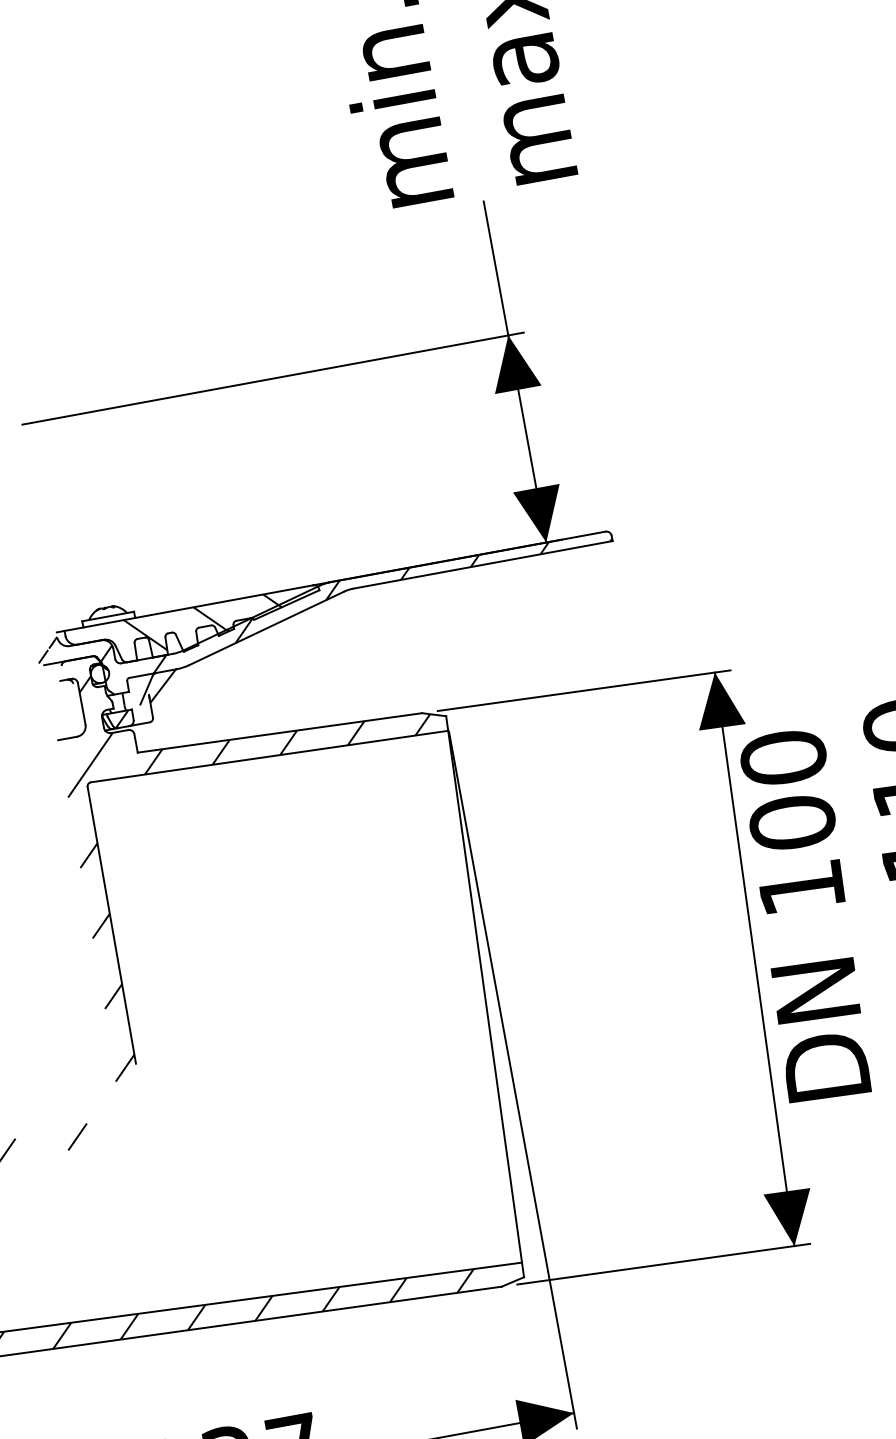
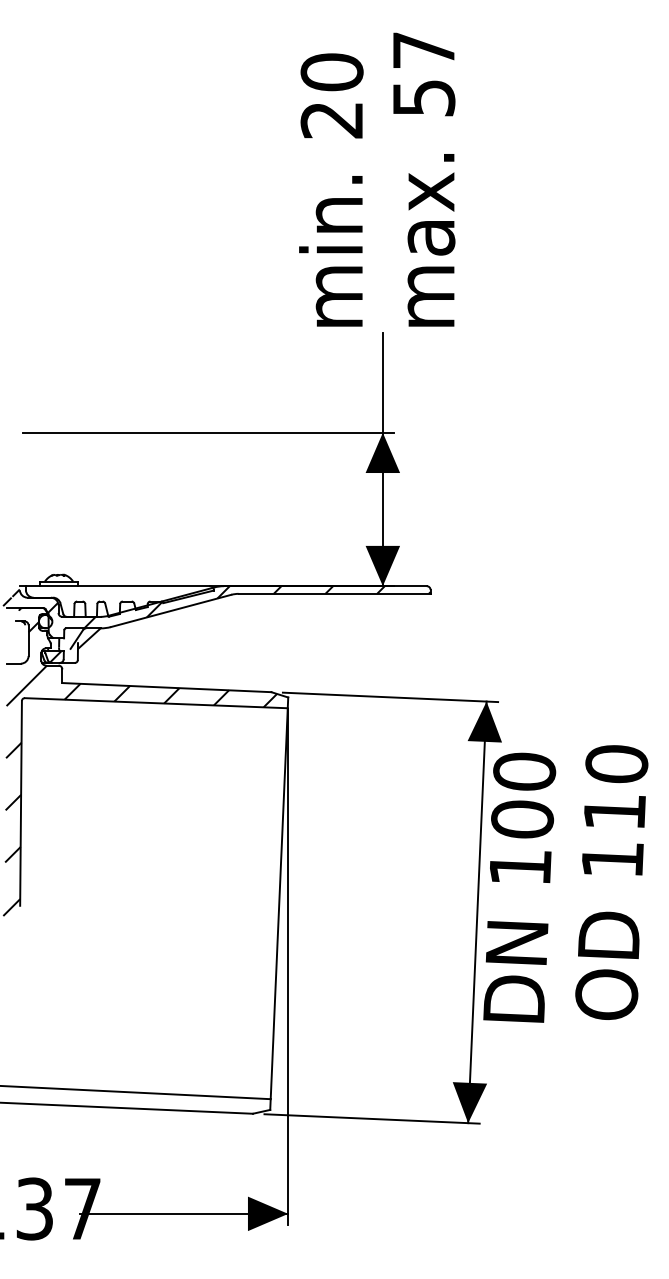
hatch: (203, 624) -> (126, 599), removed
hatch: (330, 1298) -> (128, 1099), removed

